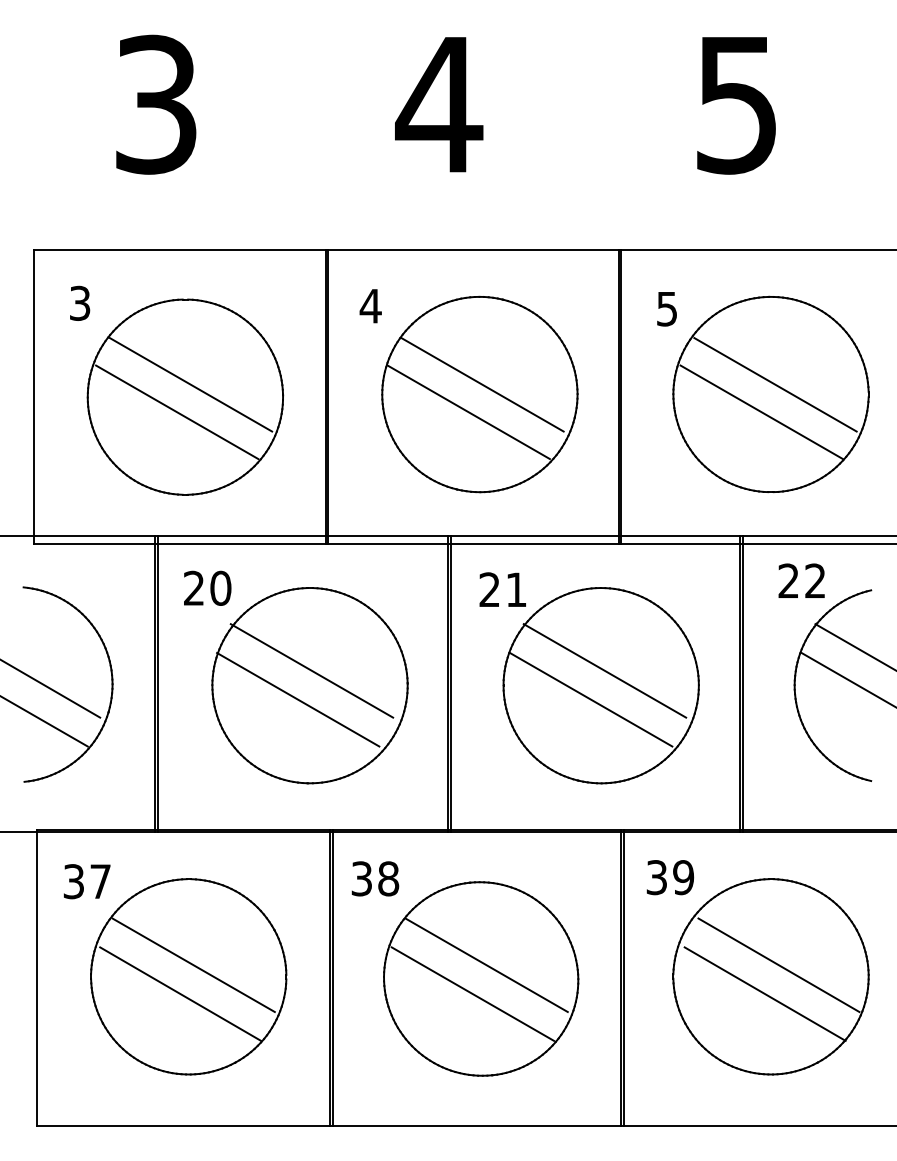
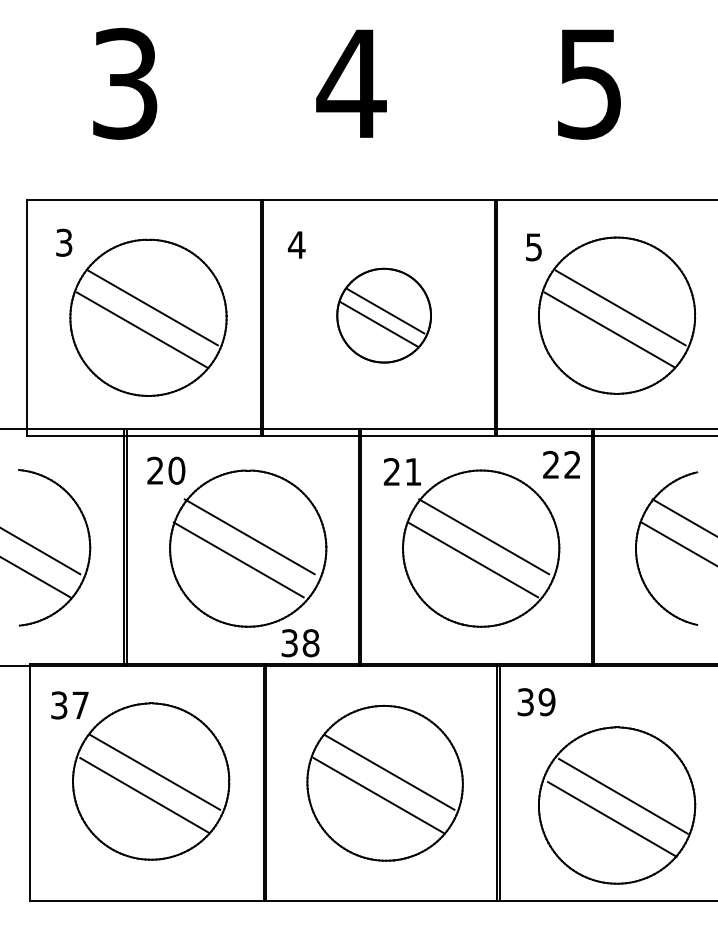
part: (479, 394) -> (383, 315), size x0.6
text: (801, 580) -> (561, 464), moved
text: (375, 878) -> (300, 642), moved
part: (770, 976) -> (616, 805), moved

